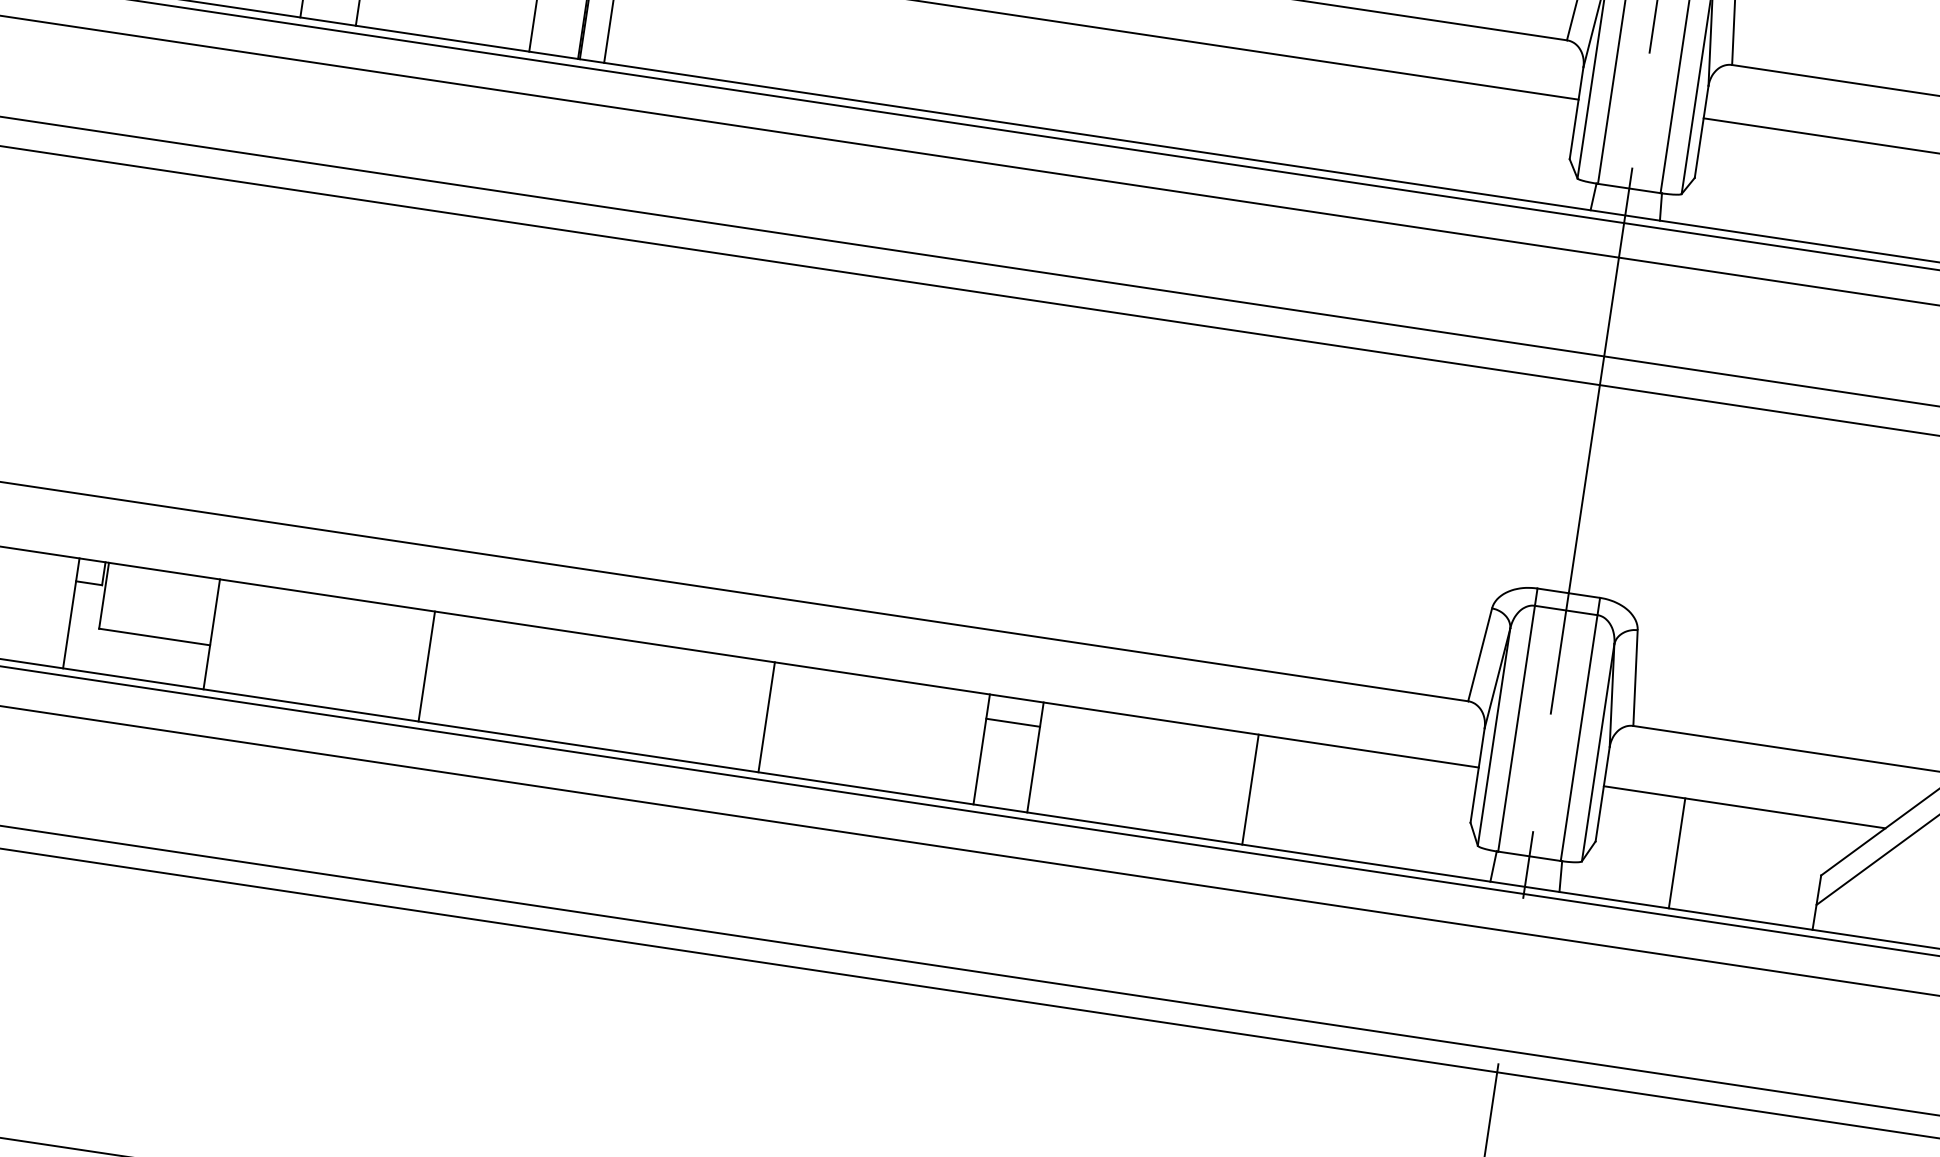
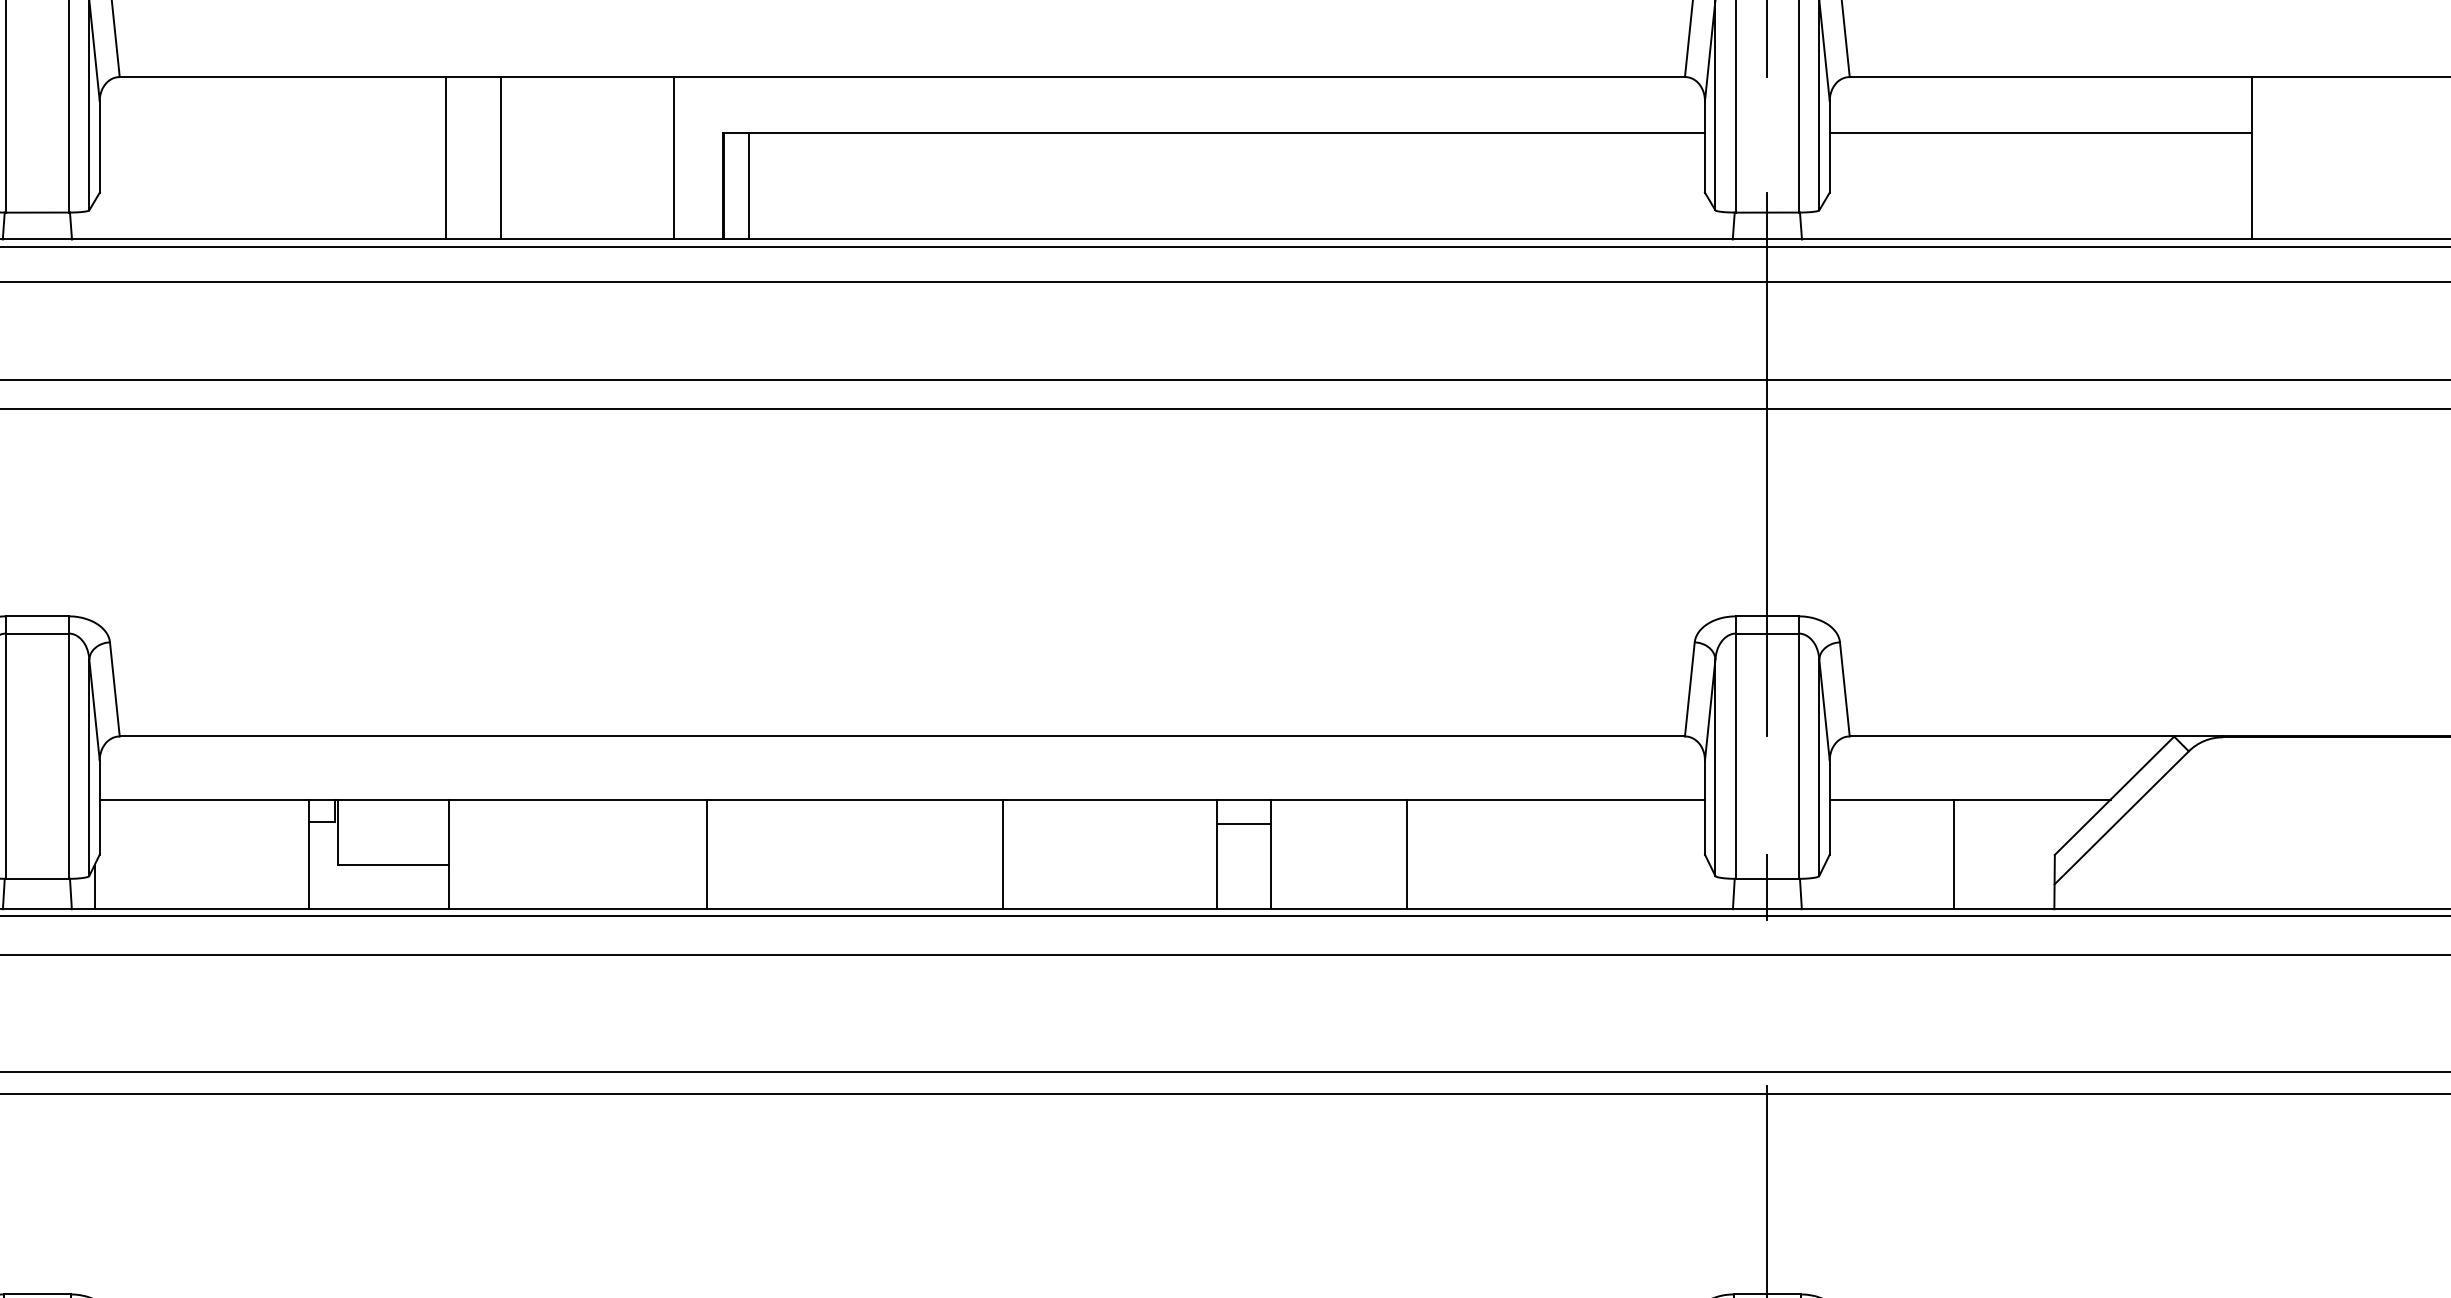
line: (426, 666) -> (706, 854), moved
line: (1250, 789) -> (1407, 854), moved
line: (1676, 853) -> (1953, 854), moved

